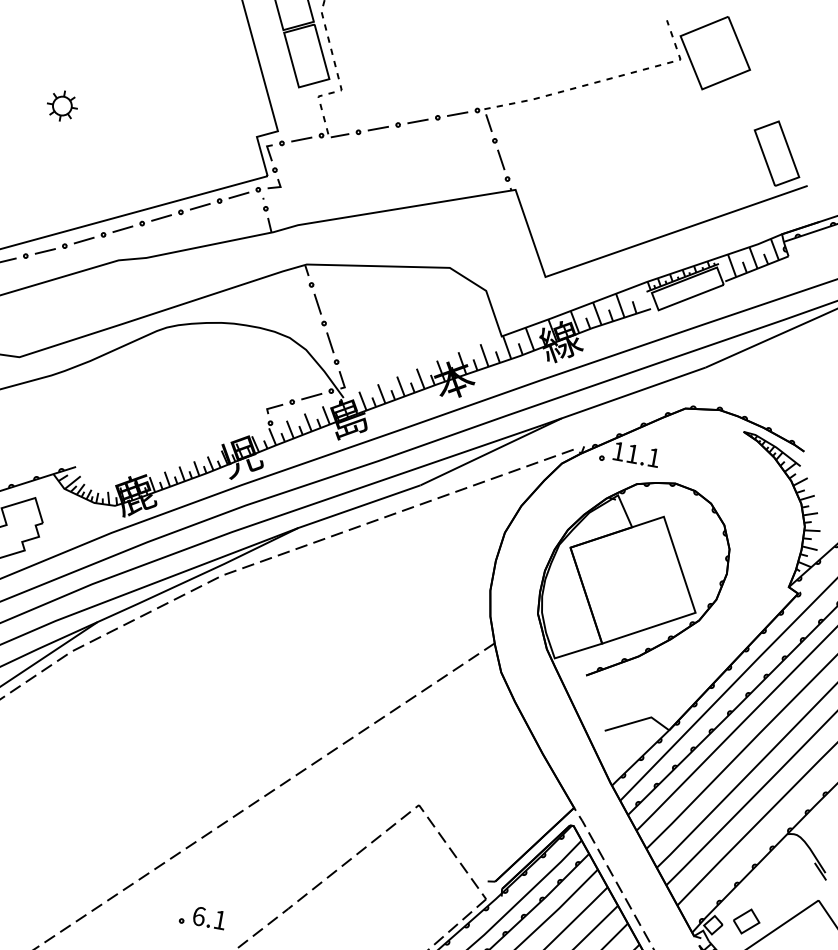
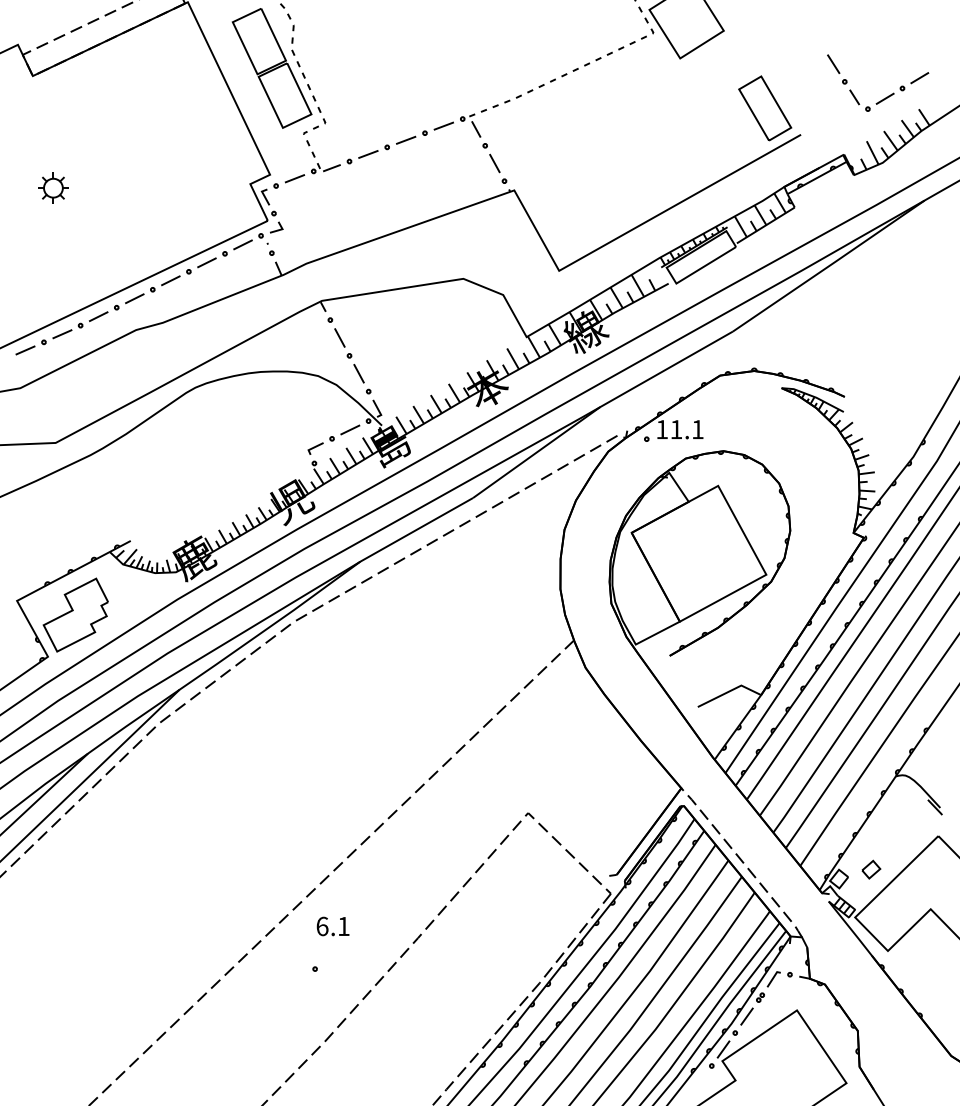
text: (208, 918) -> (332, 926), moved
part: (746, 921) -> (871, 869), size x0.7

